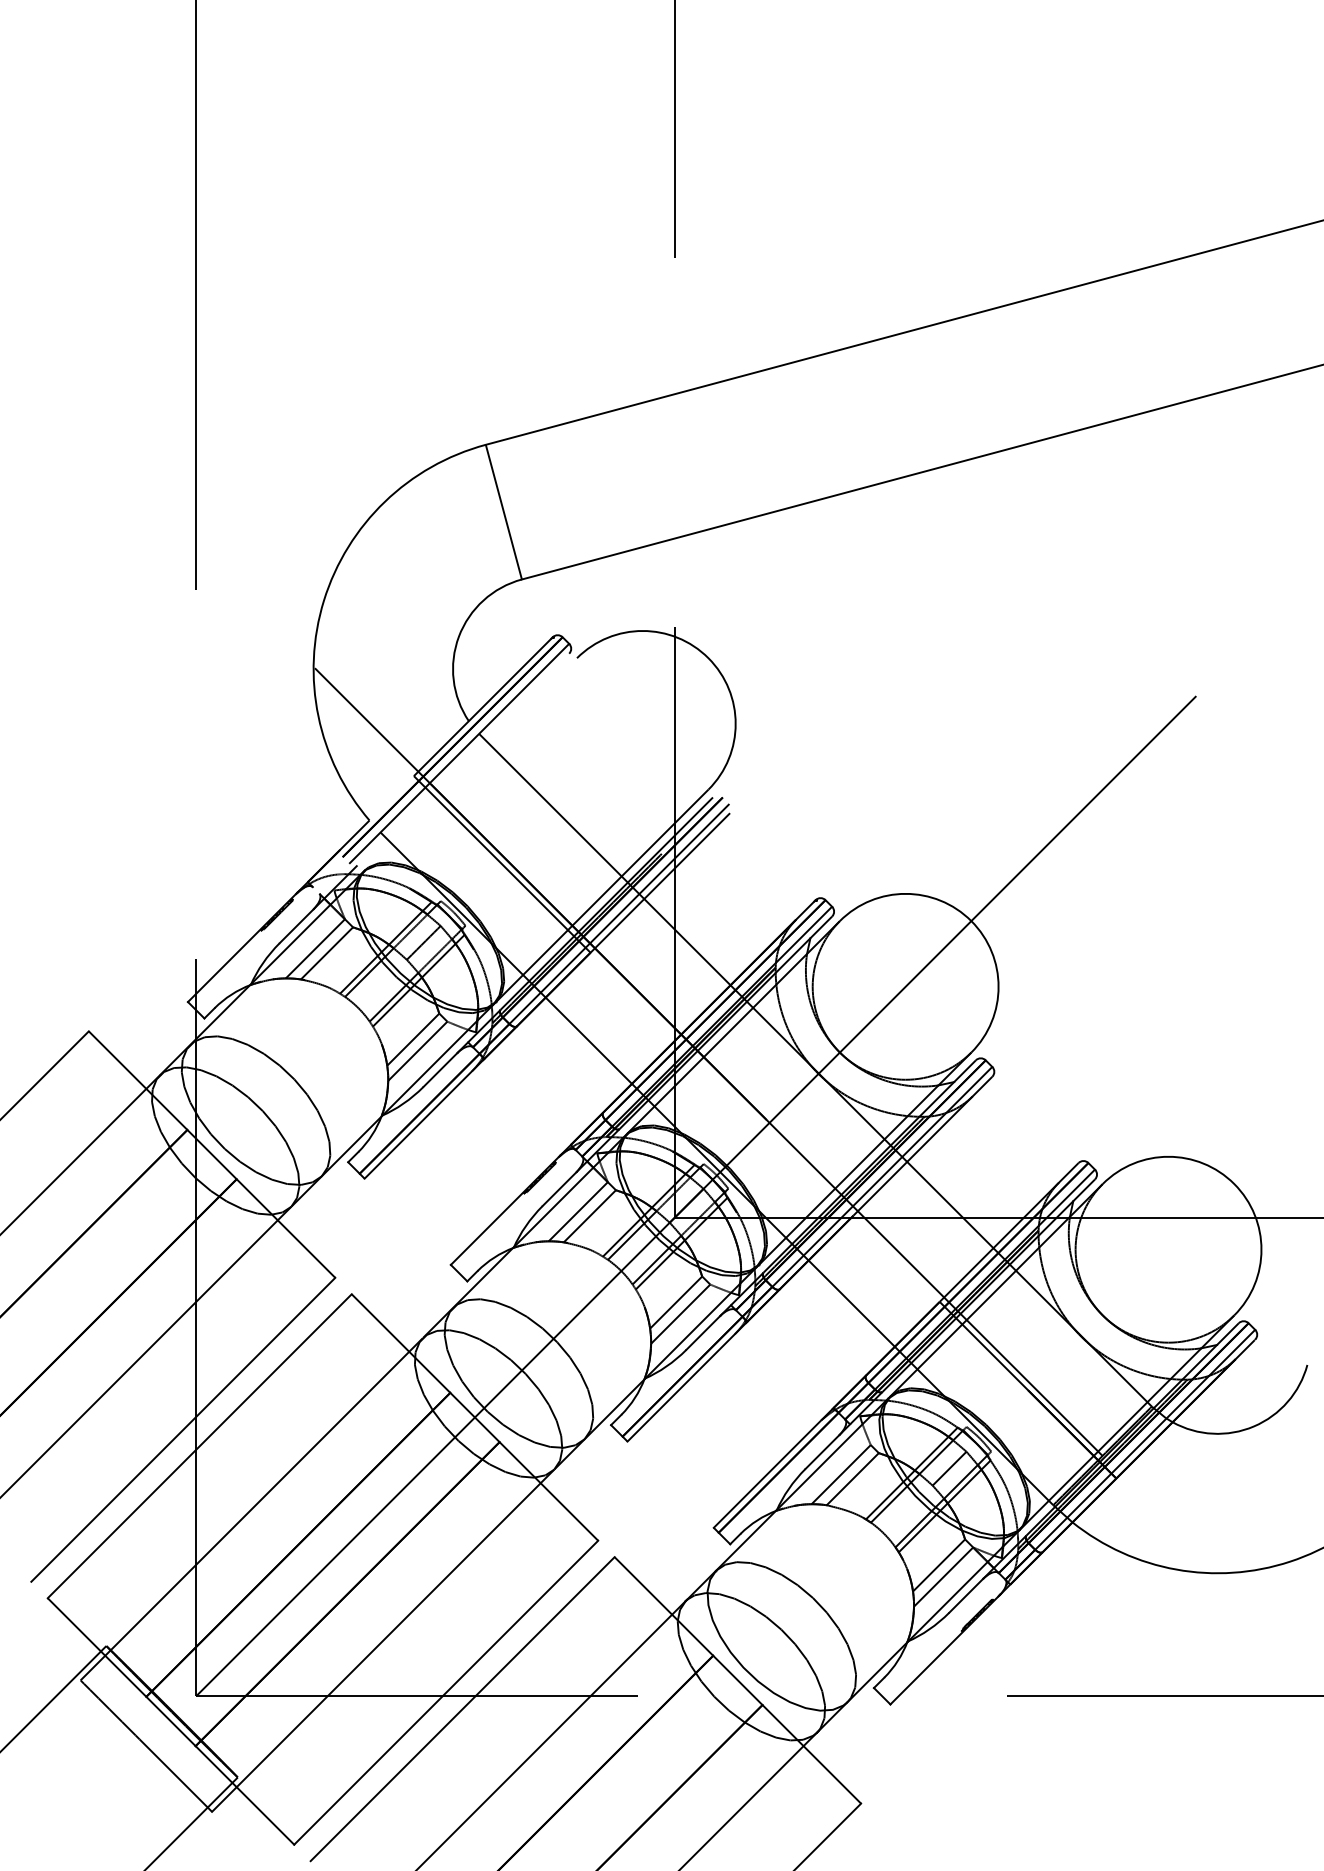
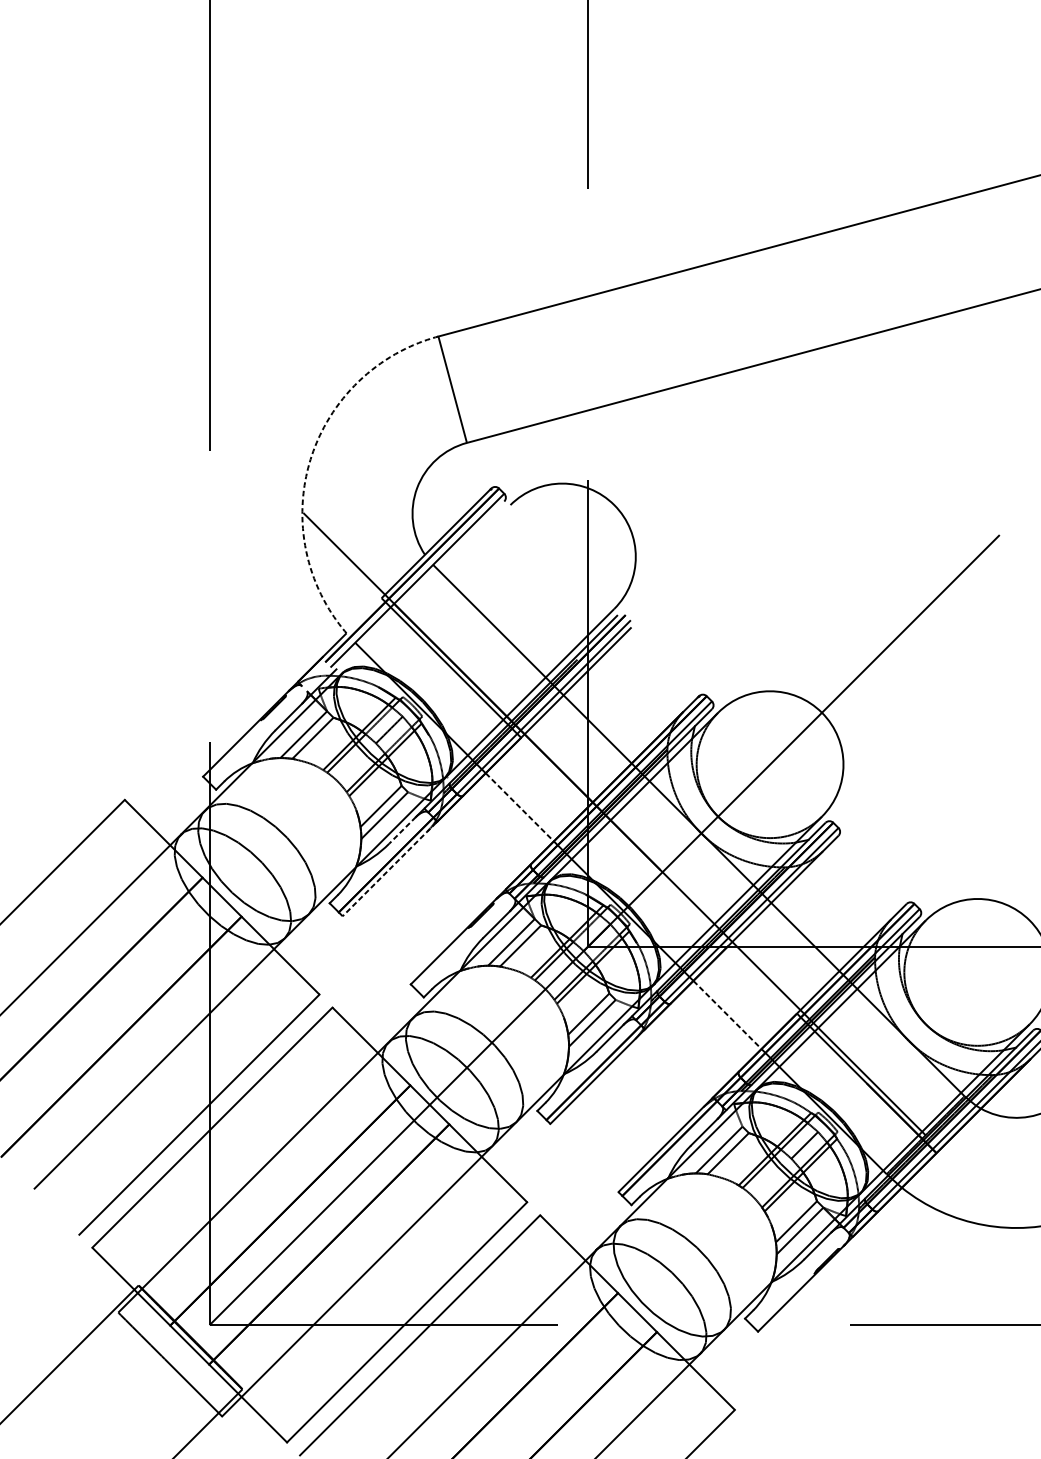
arc: (324, 600) -> (310, 459), solid -> dashed
line: (588, 1040) -> (519, 807), solid -> dashed
line: (440, 1069) -> (402, 830), solid -> dashed
line: (423, 1119) -> (389, 869), solid -> dashed
line: (851, 1303) -> (727, 1014), solid -> dashed

